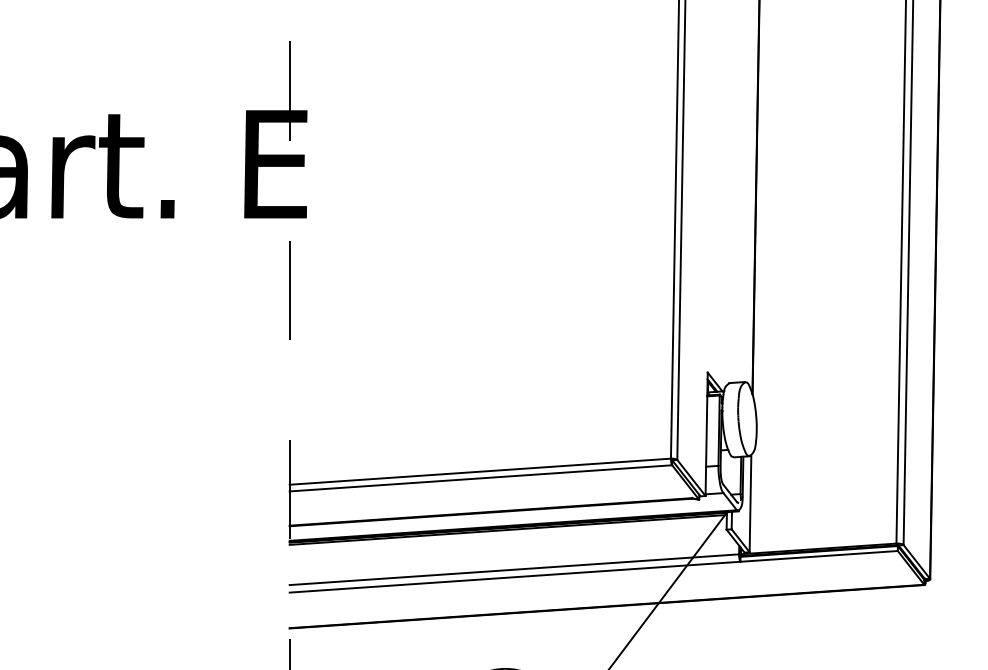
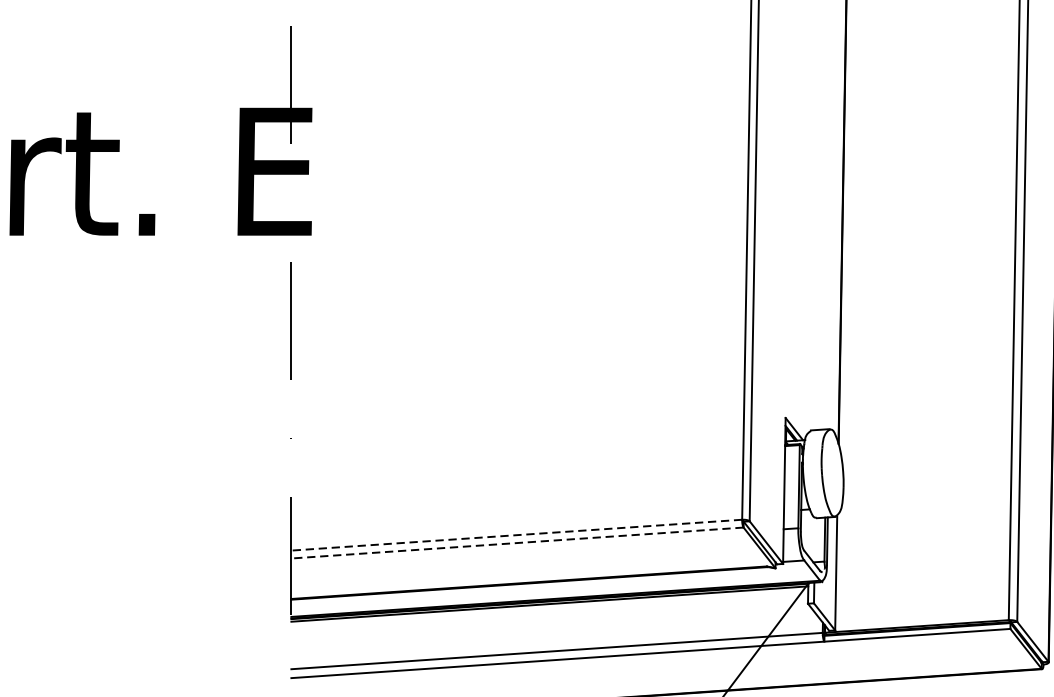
line: (479, 471) -> (515, 534), solid -> dashed
line: (480, 478) -> (516, 543), solid -> dashed

